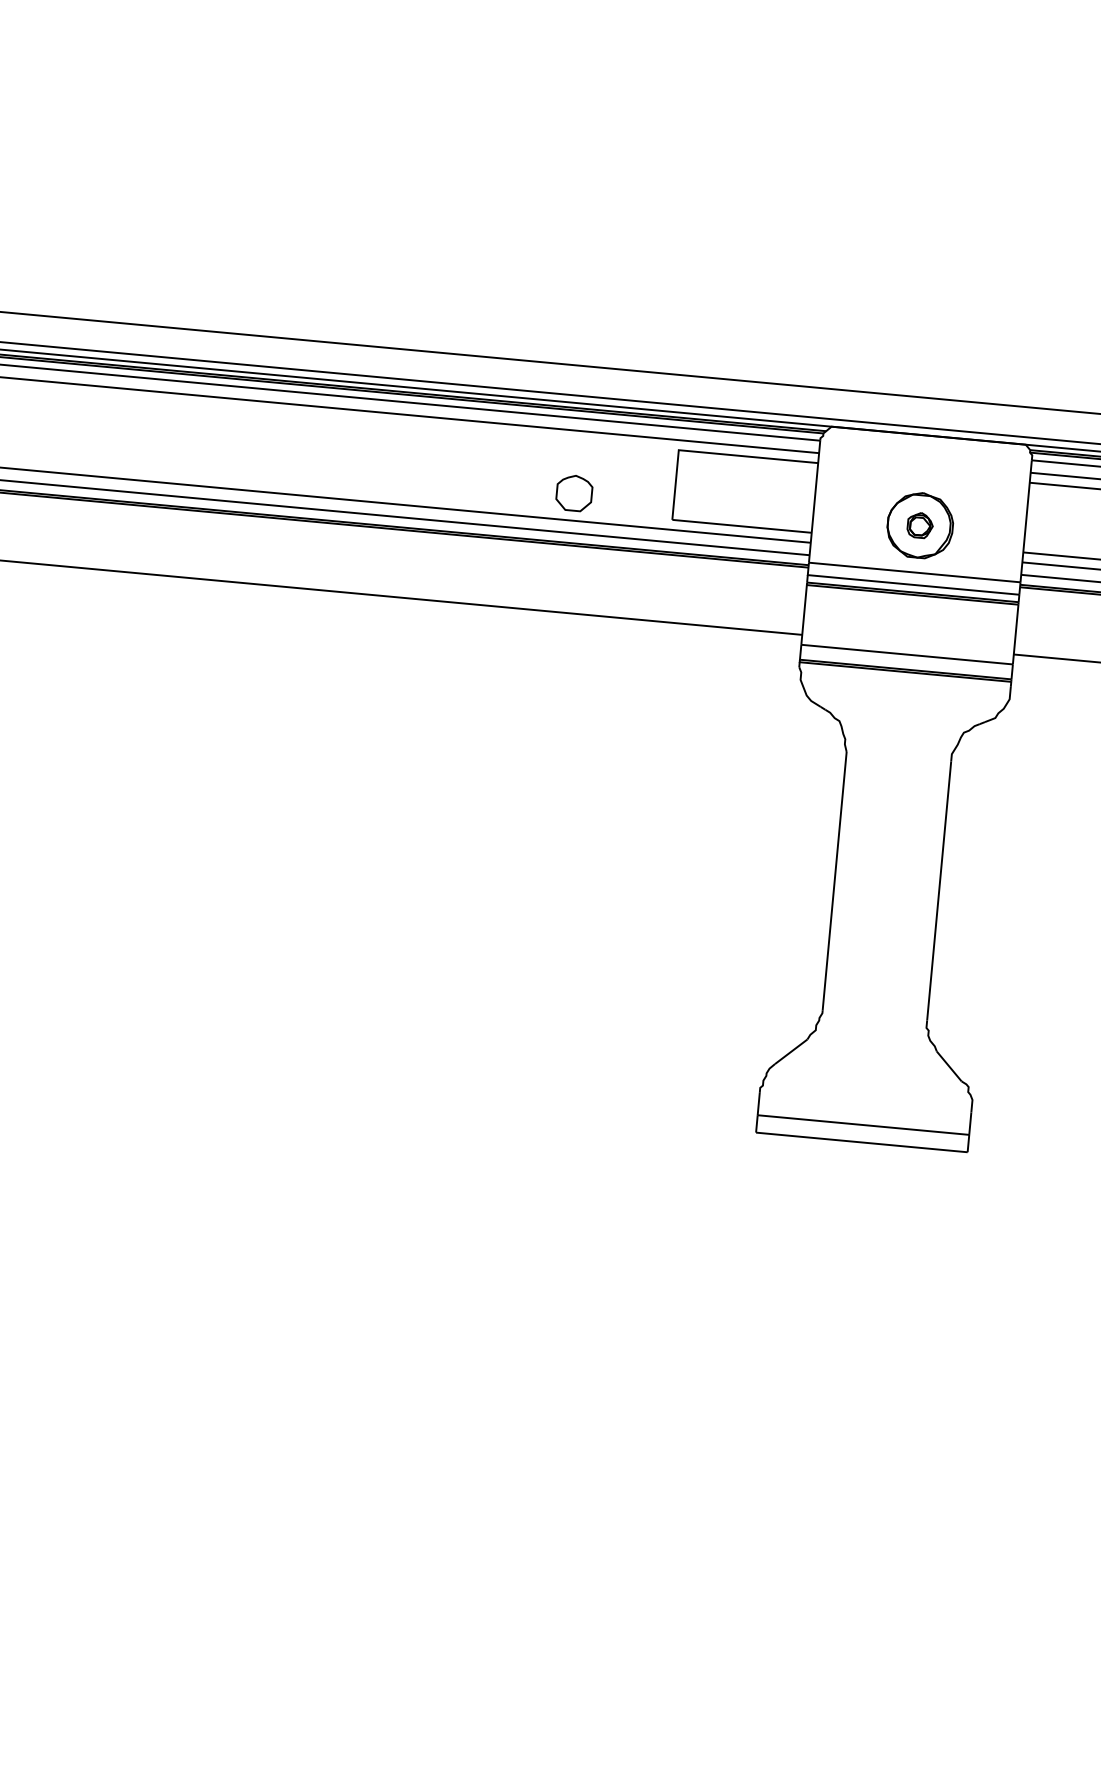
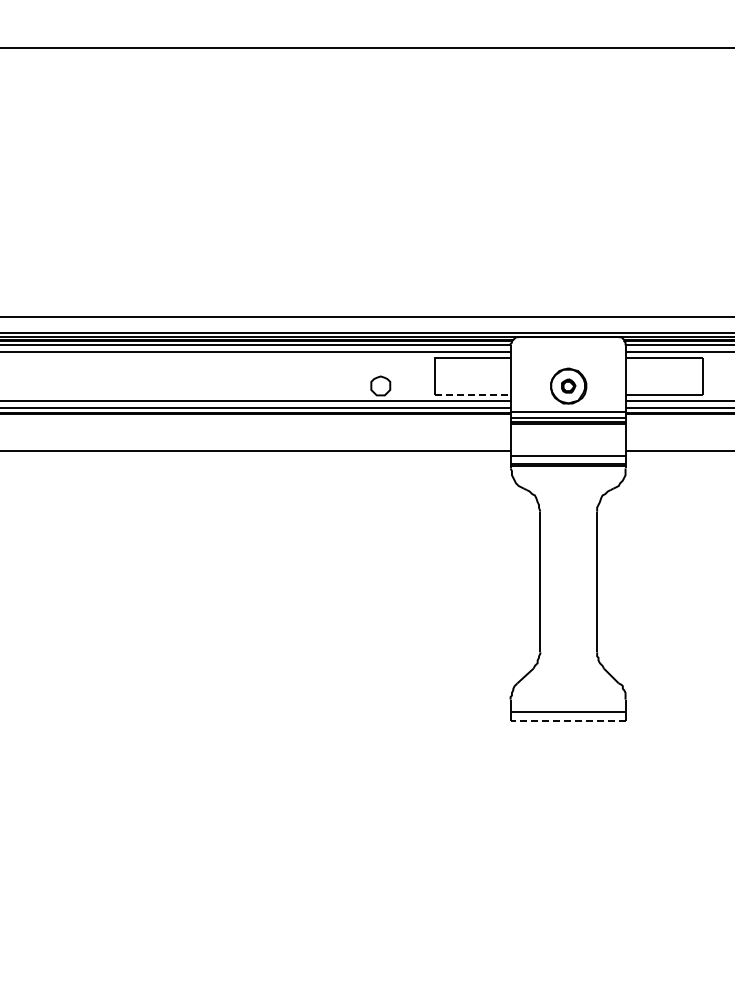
line: (741, 526) -> (472, 395), solid -> dashed
line: (860, 1142) -> (567, 721), solid -> dashed

